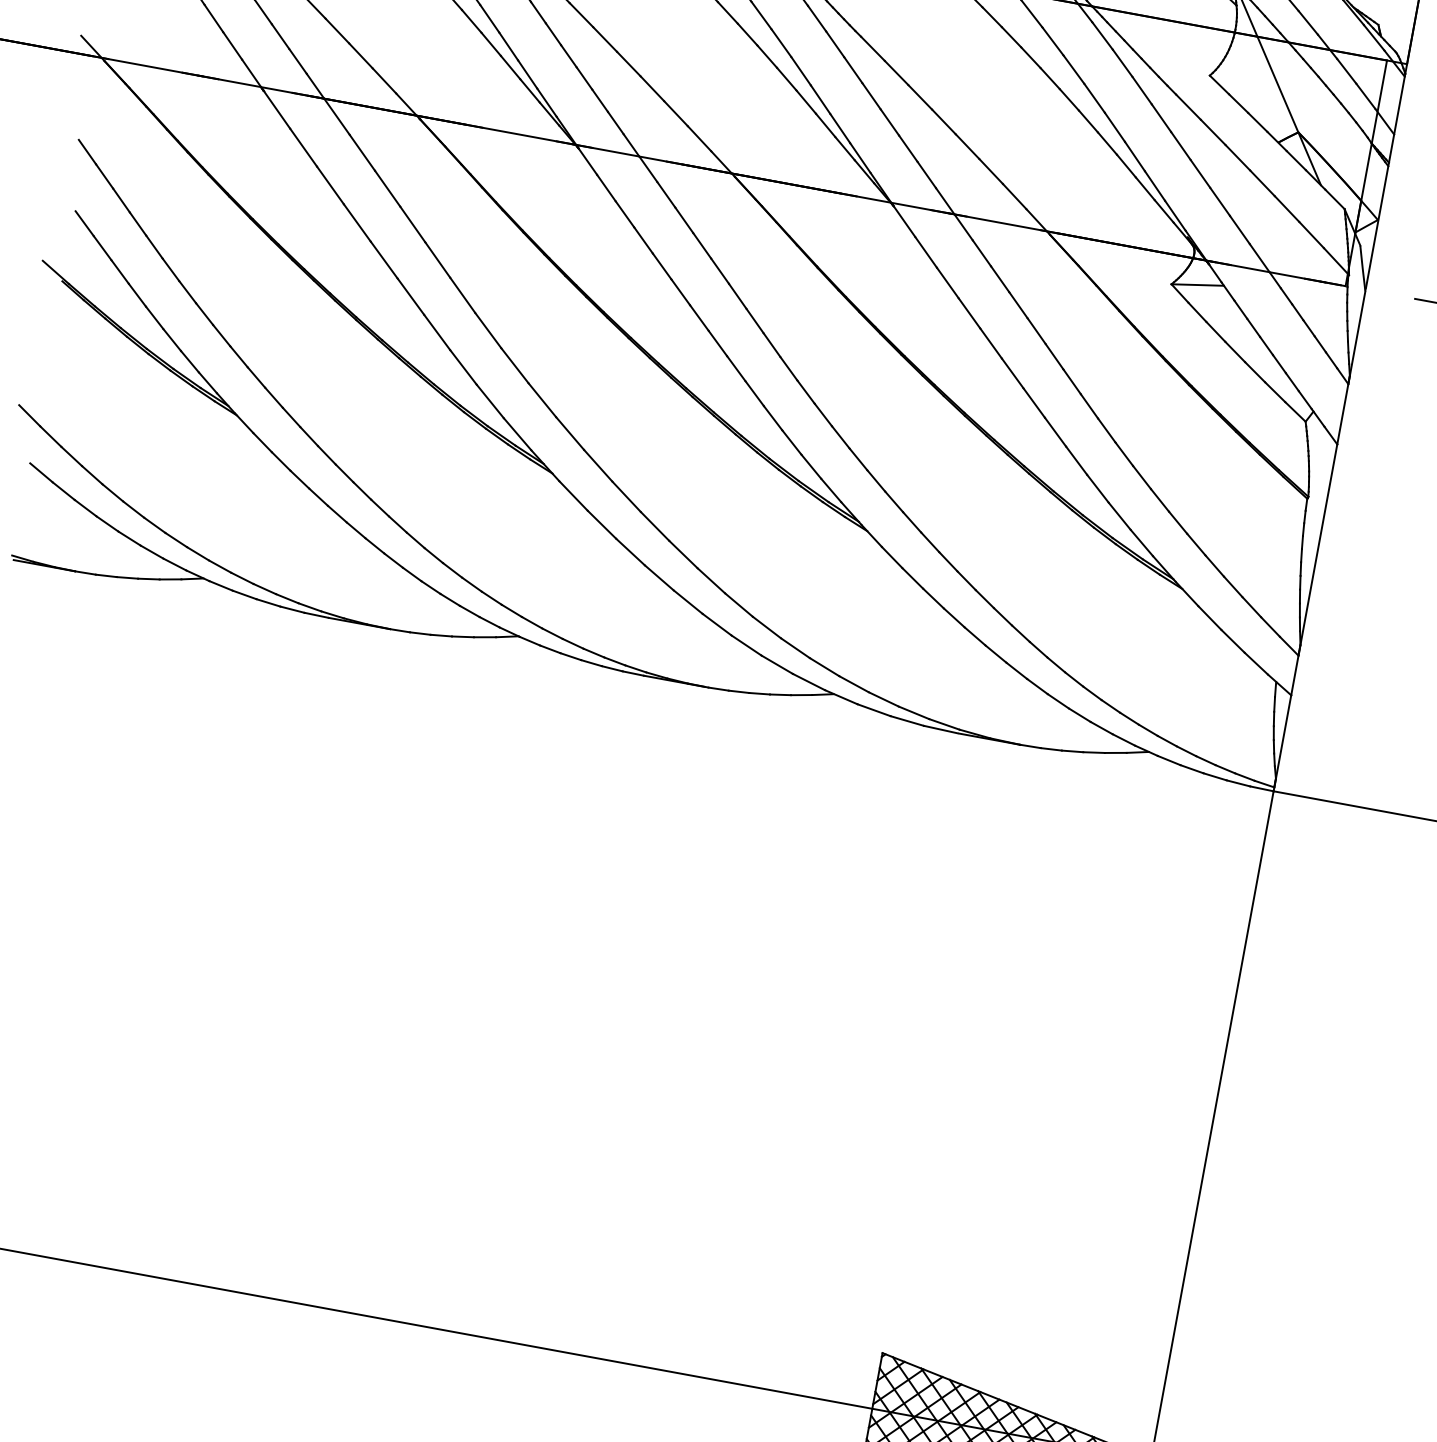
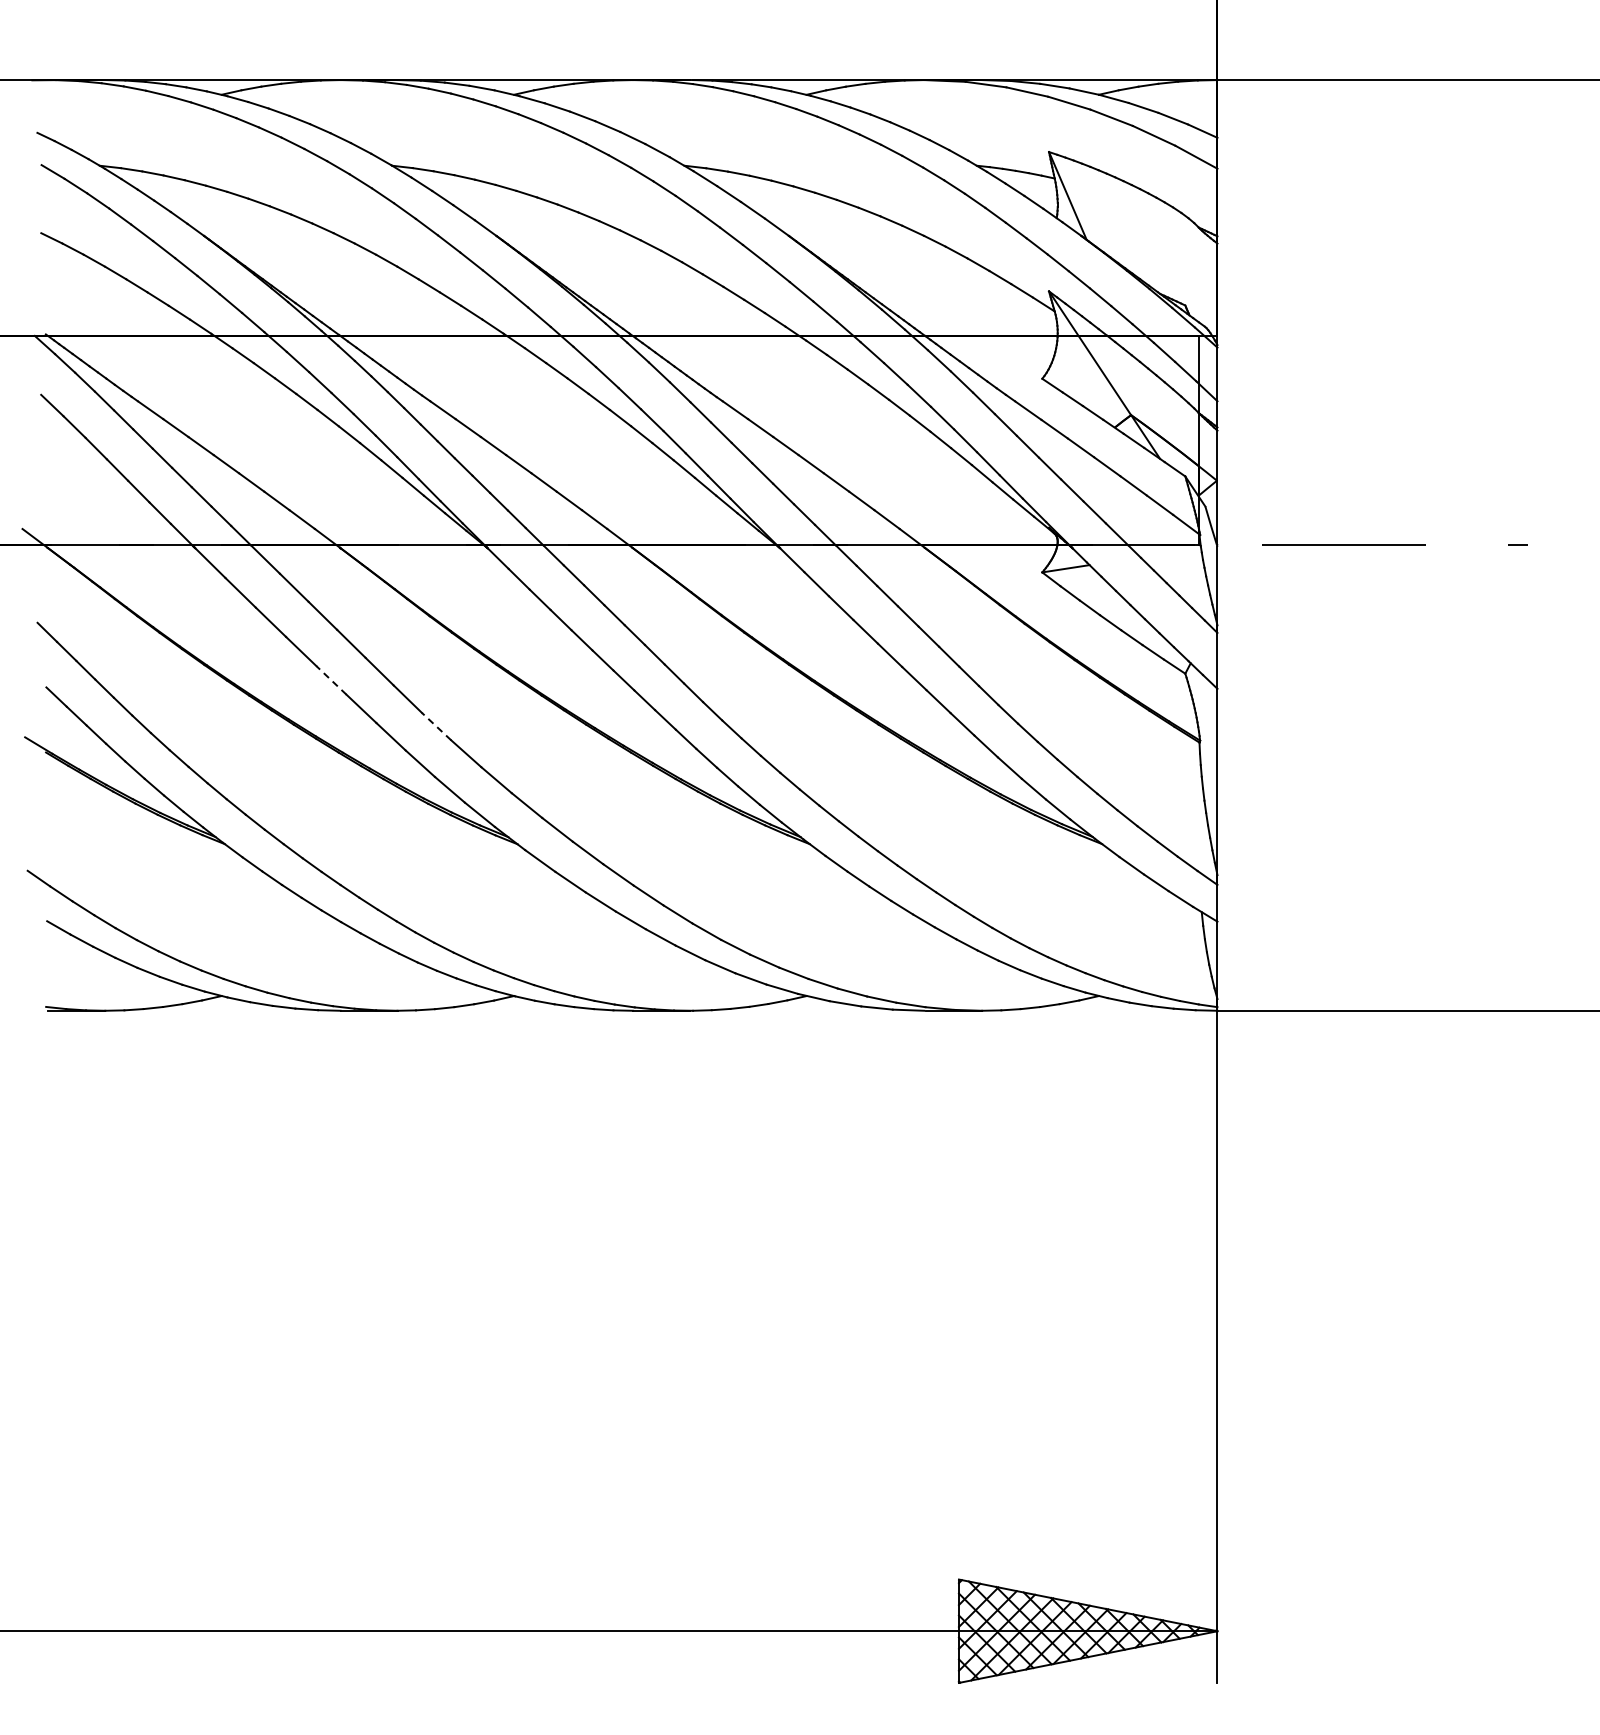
line: (384, 260) -> (331, 680), solid -> dashed
line: (488, 330) -> (436, 726), solid -> dashed

